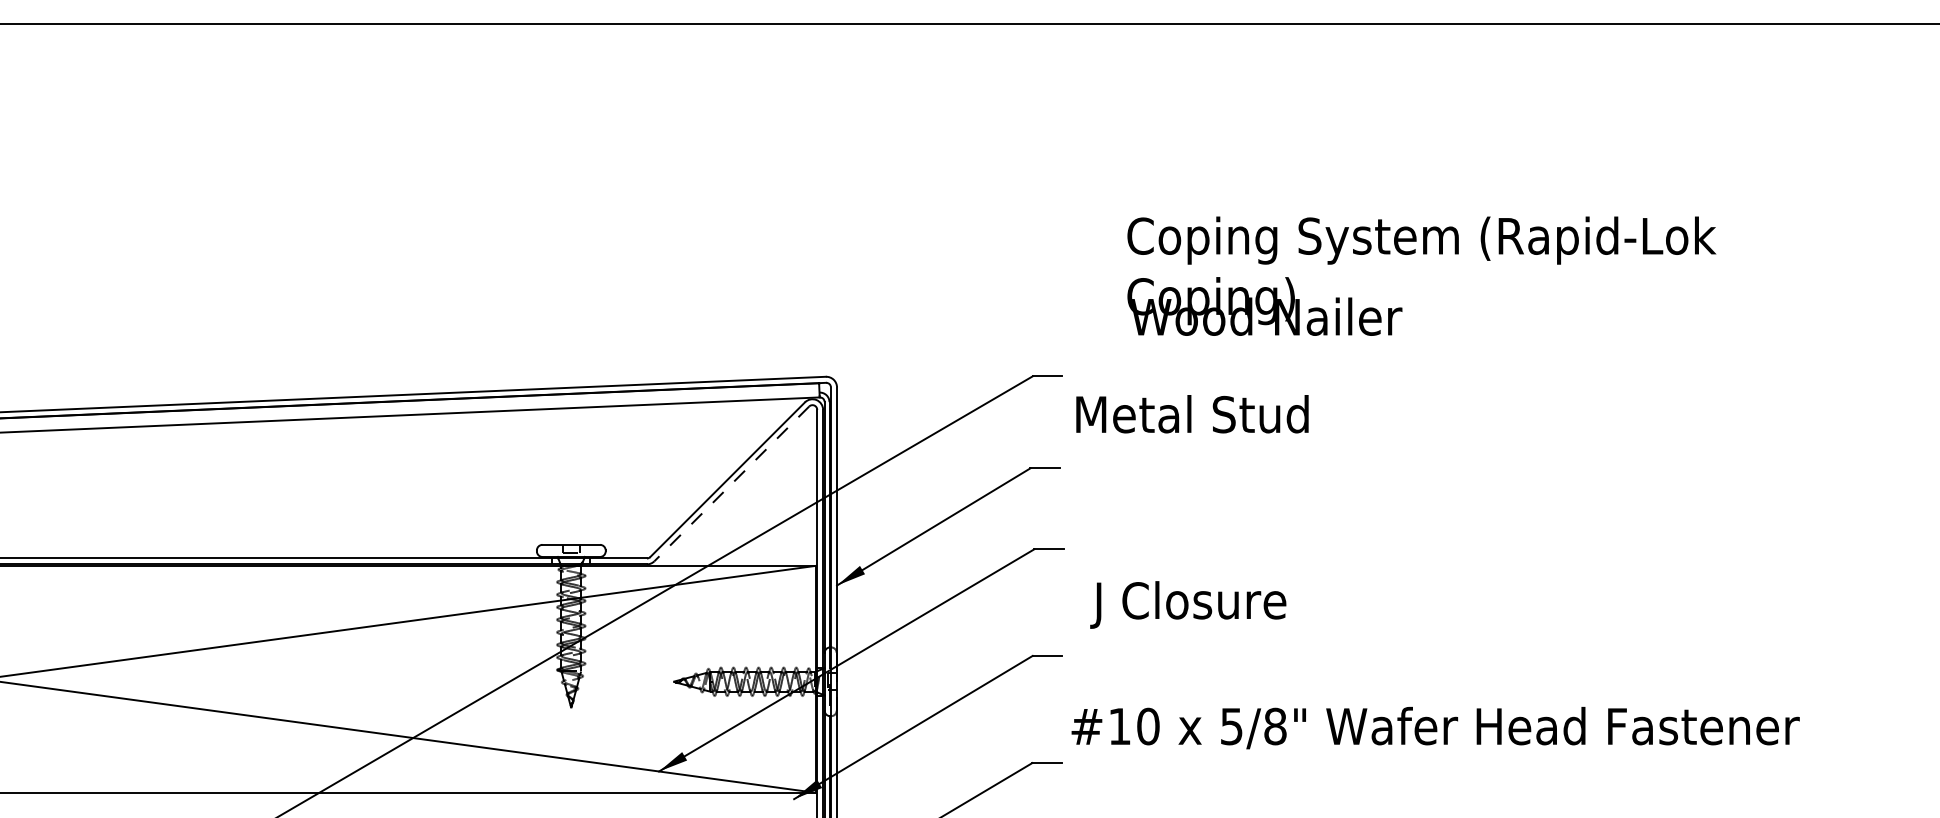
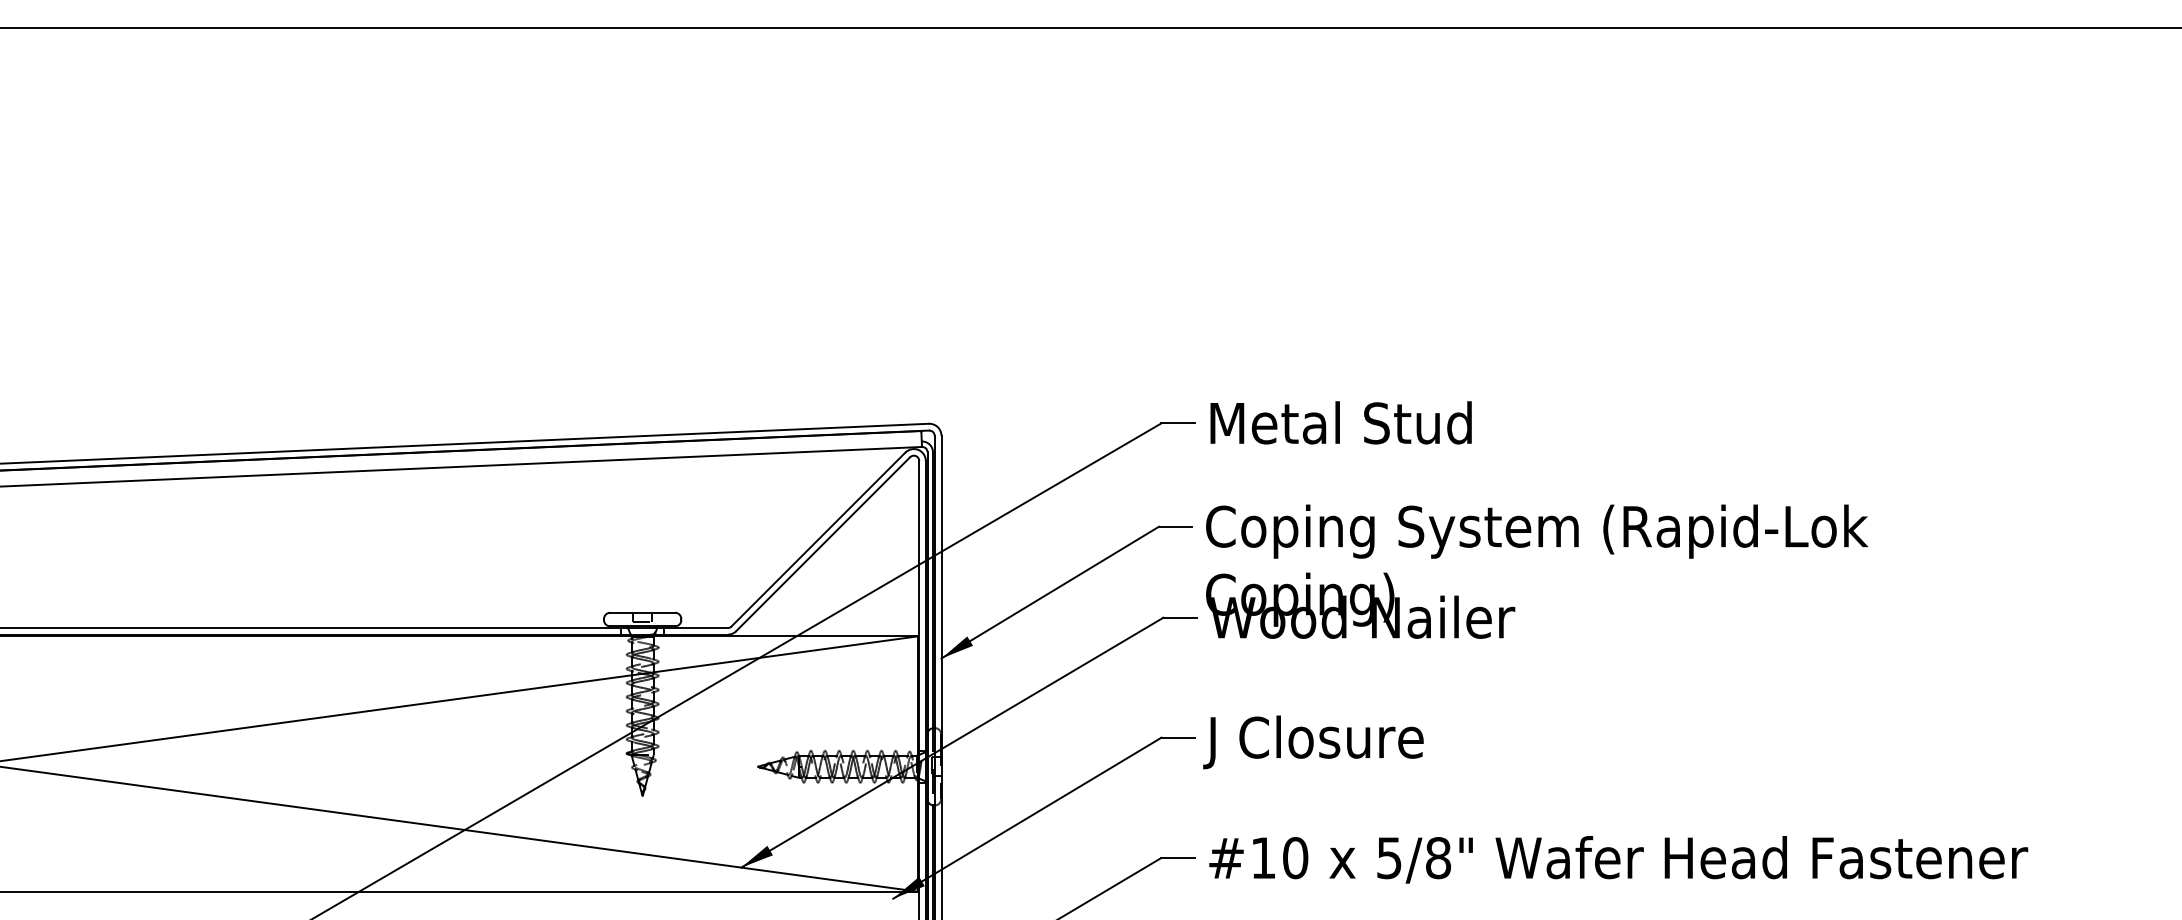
text: (1422, 276) -> (1537, 571), moved
text: (1191, 413) -> (1340, 422), moved
line: (731, 484) -> (822, 544), dashed -> solid
text: (1188, 605) -> (1313, 742), moved
text: (1435, 727) -> (1618, 859), moved

